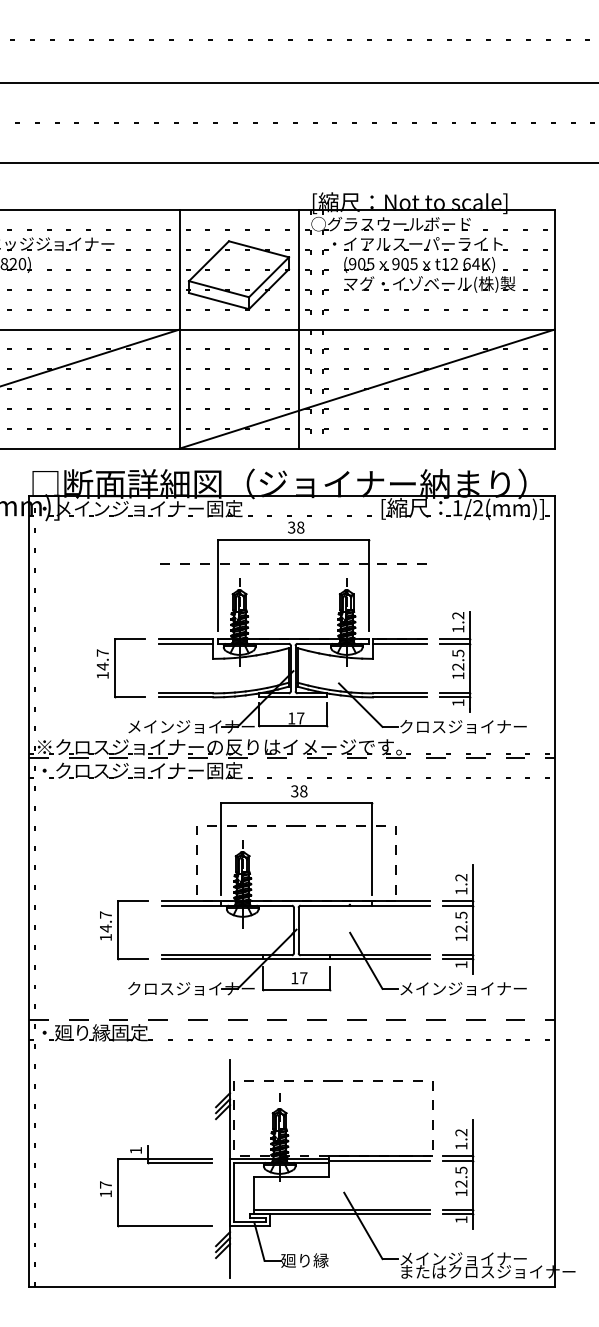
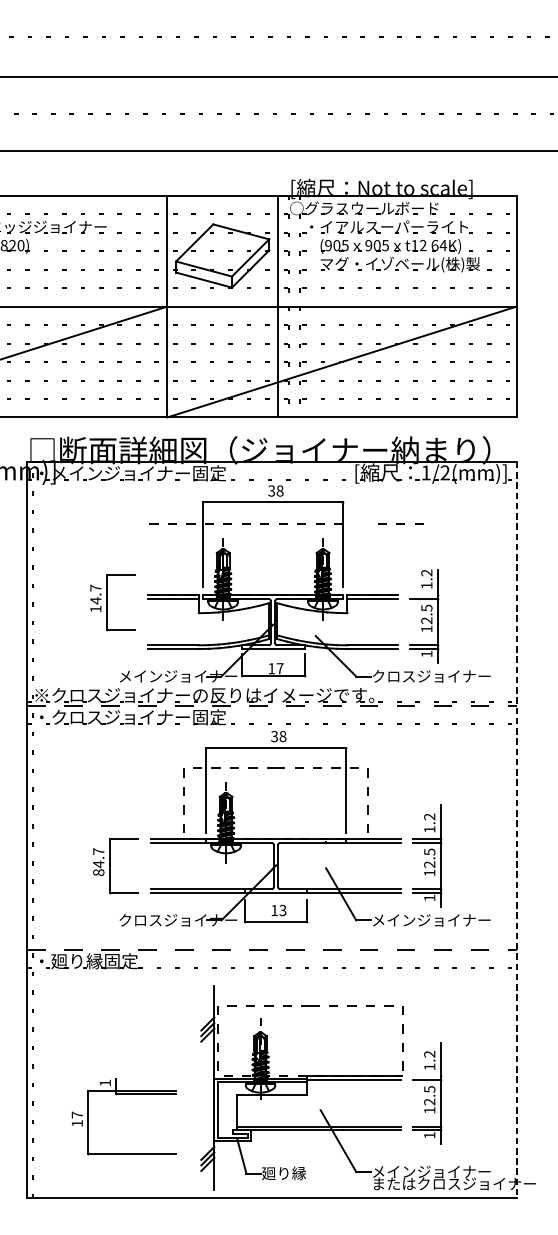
line: (401, 563) -> (400, 524), moved
line: (455, 638) -> (424, 594), removed
part: (120, 668) -> (112, 602), moved
line: (554, 892) -> (516, 830), solid -> dashed
text: (105, 937) -> (98, 872), 14.7 -> 84.7
text: (303, 978) -> (282, 910), 17 -> 13
line: (458, 1156) -> (427, 1076), removed
part: (156, 1163) -> (124, 1095), moved

